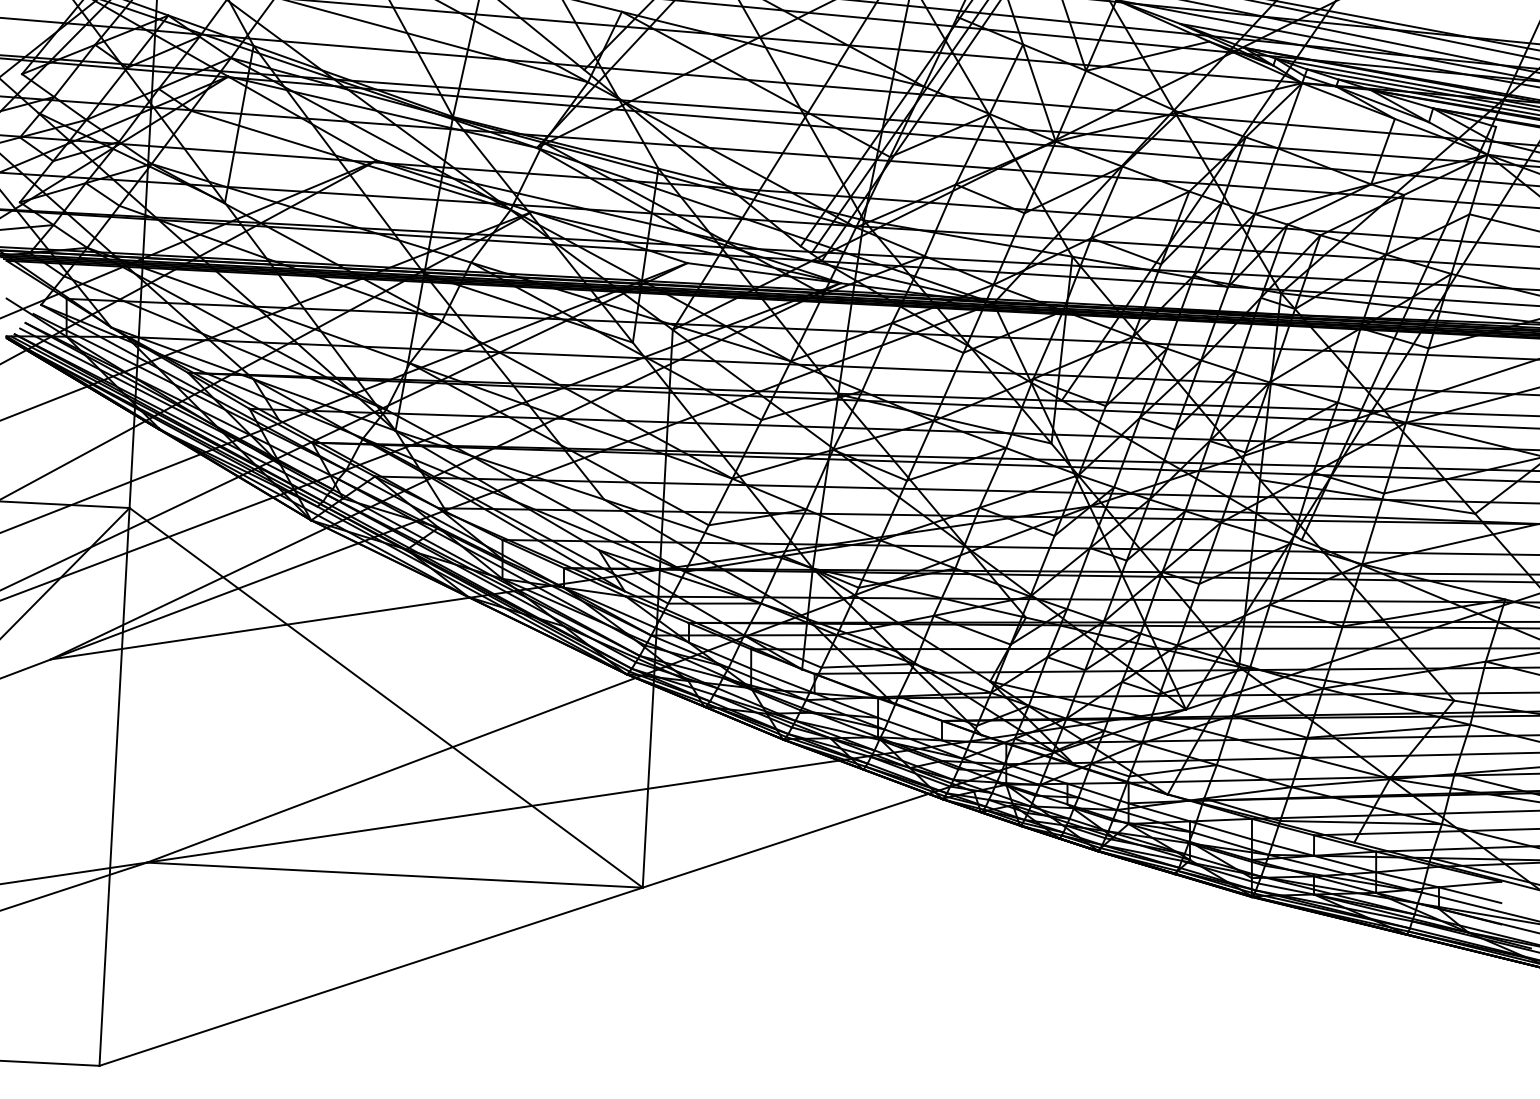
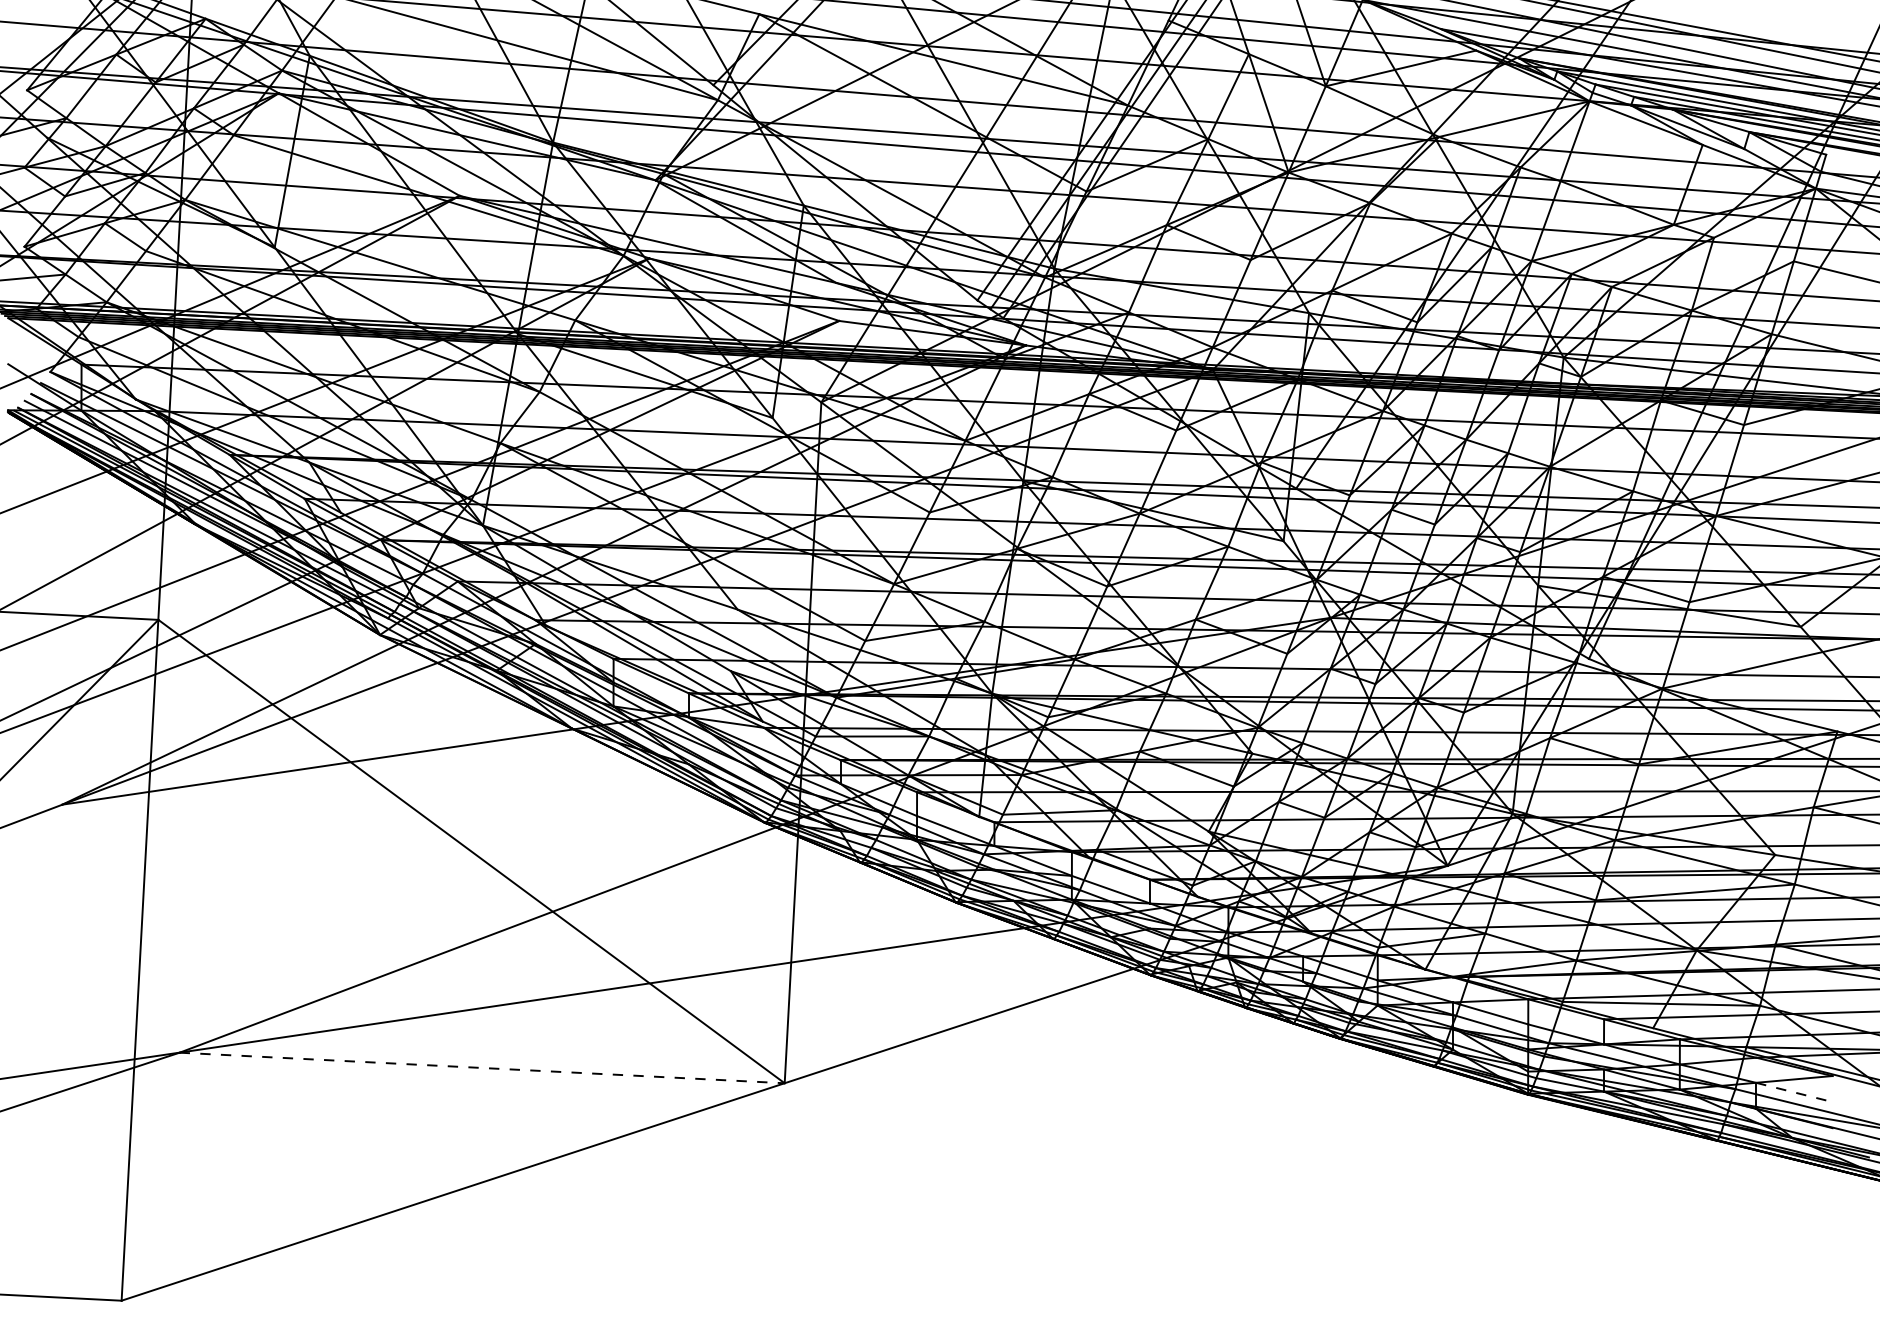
line: (395, 874) -> (482, 1067), solid -> dashed
line: (1470, 895) -> (1794, 1092), solid -> dashed

